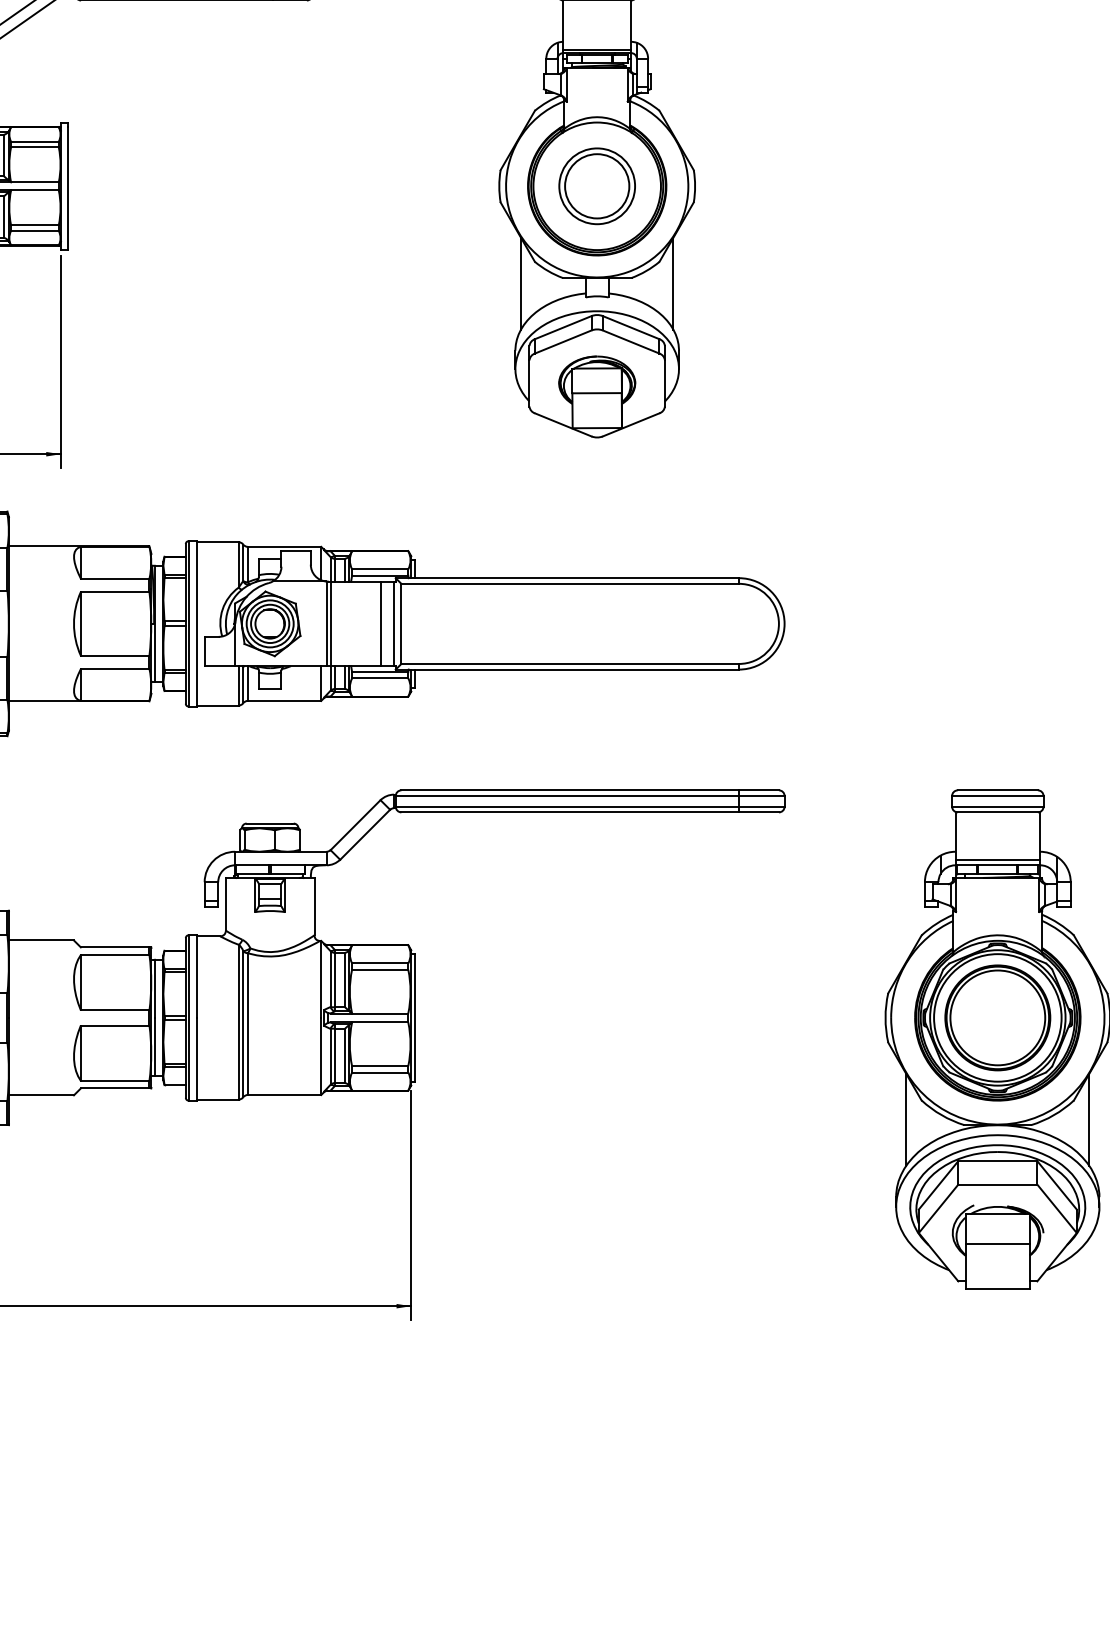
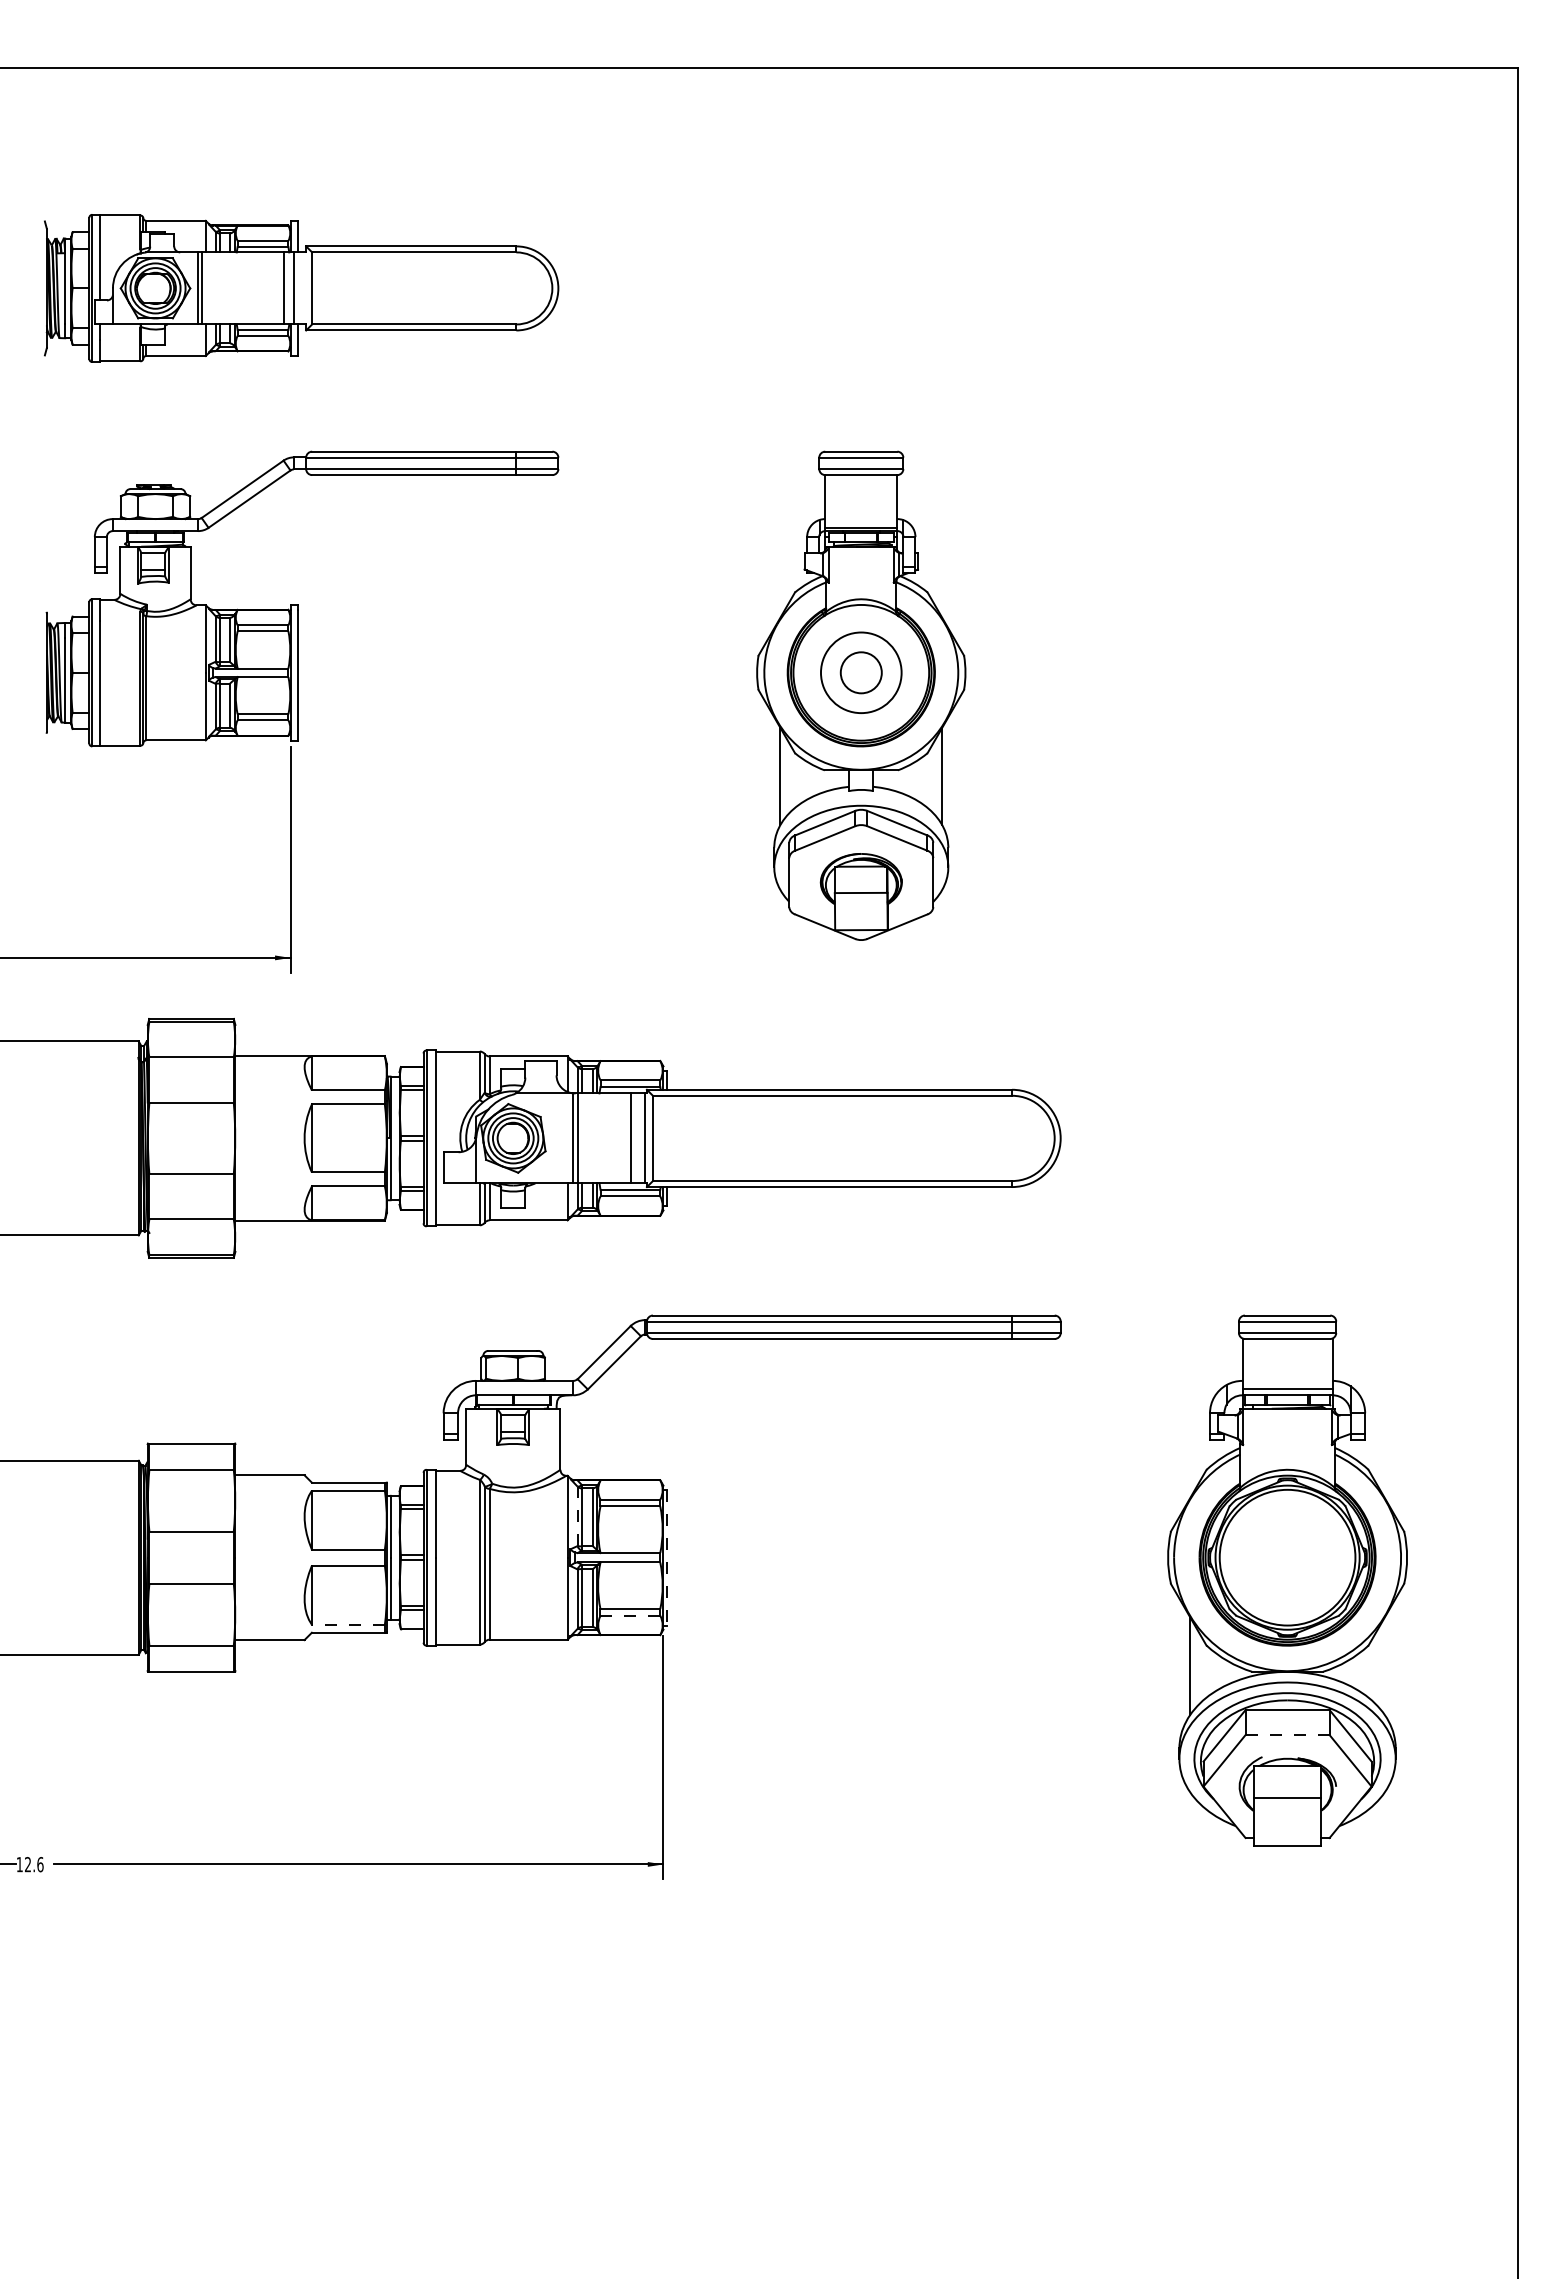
circle: (597, 186) -> (861, 672), size x0.6
line: (330, 979) -> (577, 1516), solid -> dashed
line: (415, 1017) -> (667, 1557), solid -> dashed
part: (997, 1017) -> (1287, 1557), removed
line: (380, 1072) -> (630, 1615), solid -> dashed
line: (115, 1080) -> (348, 1624), solid -> dashed
line: (1089, 1119) -> (1385, 1665), removed
line: (997, 1185) -> (1287, 1735), solid -> dashed

